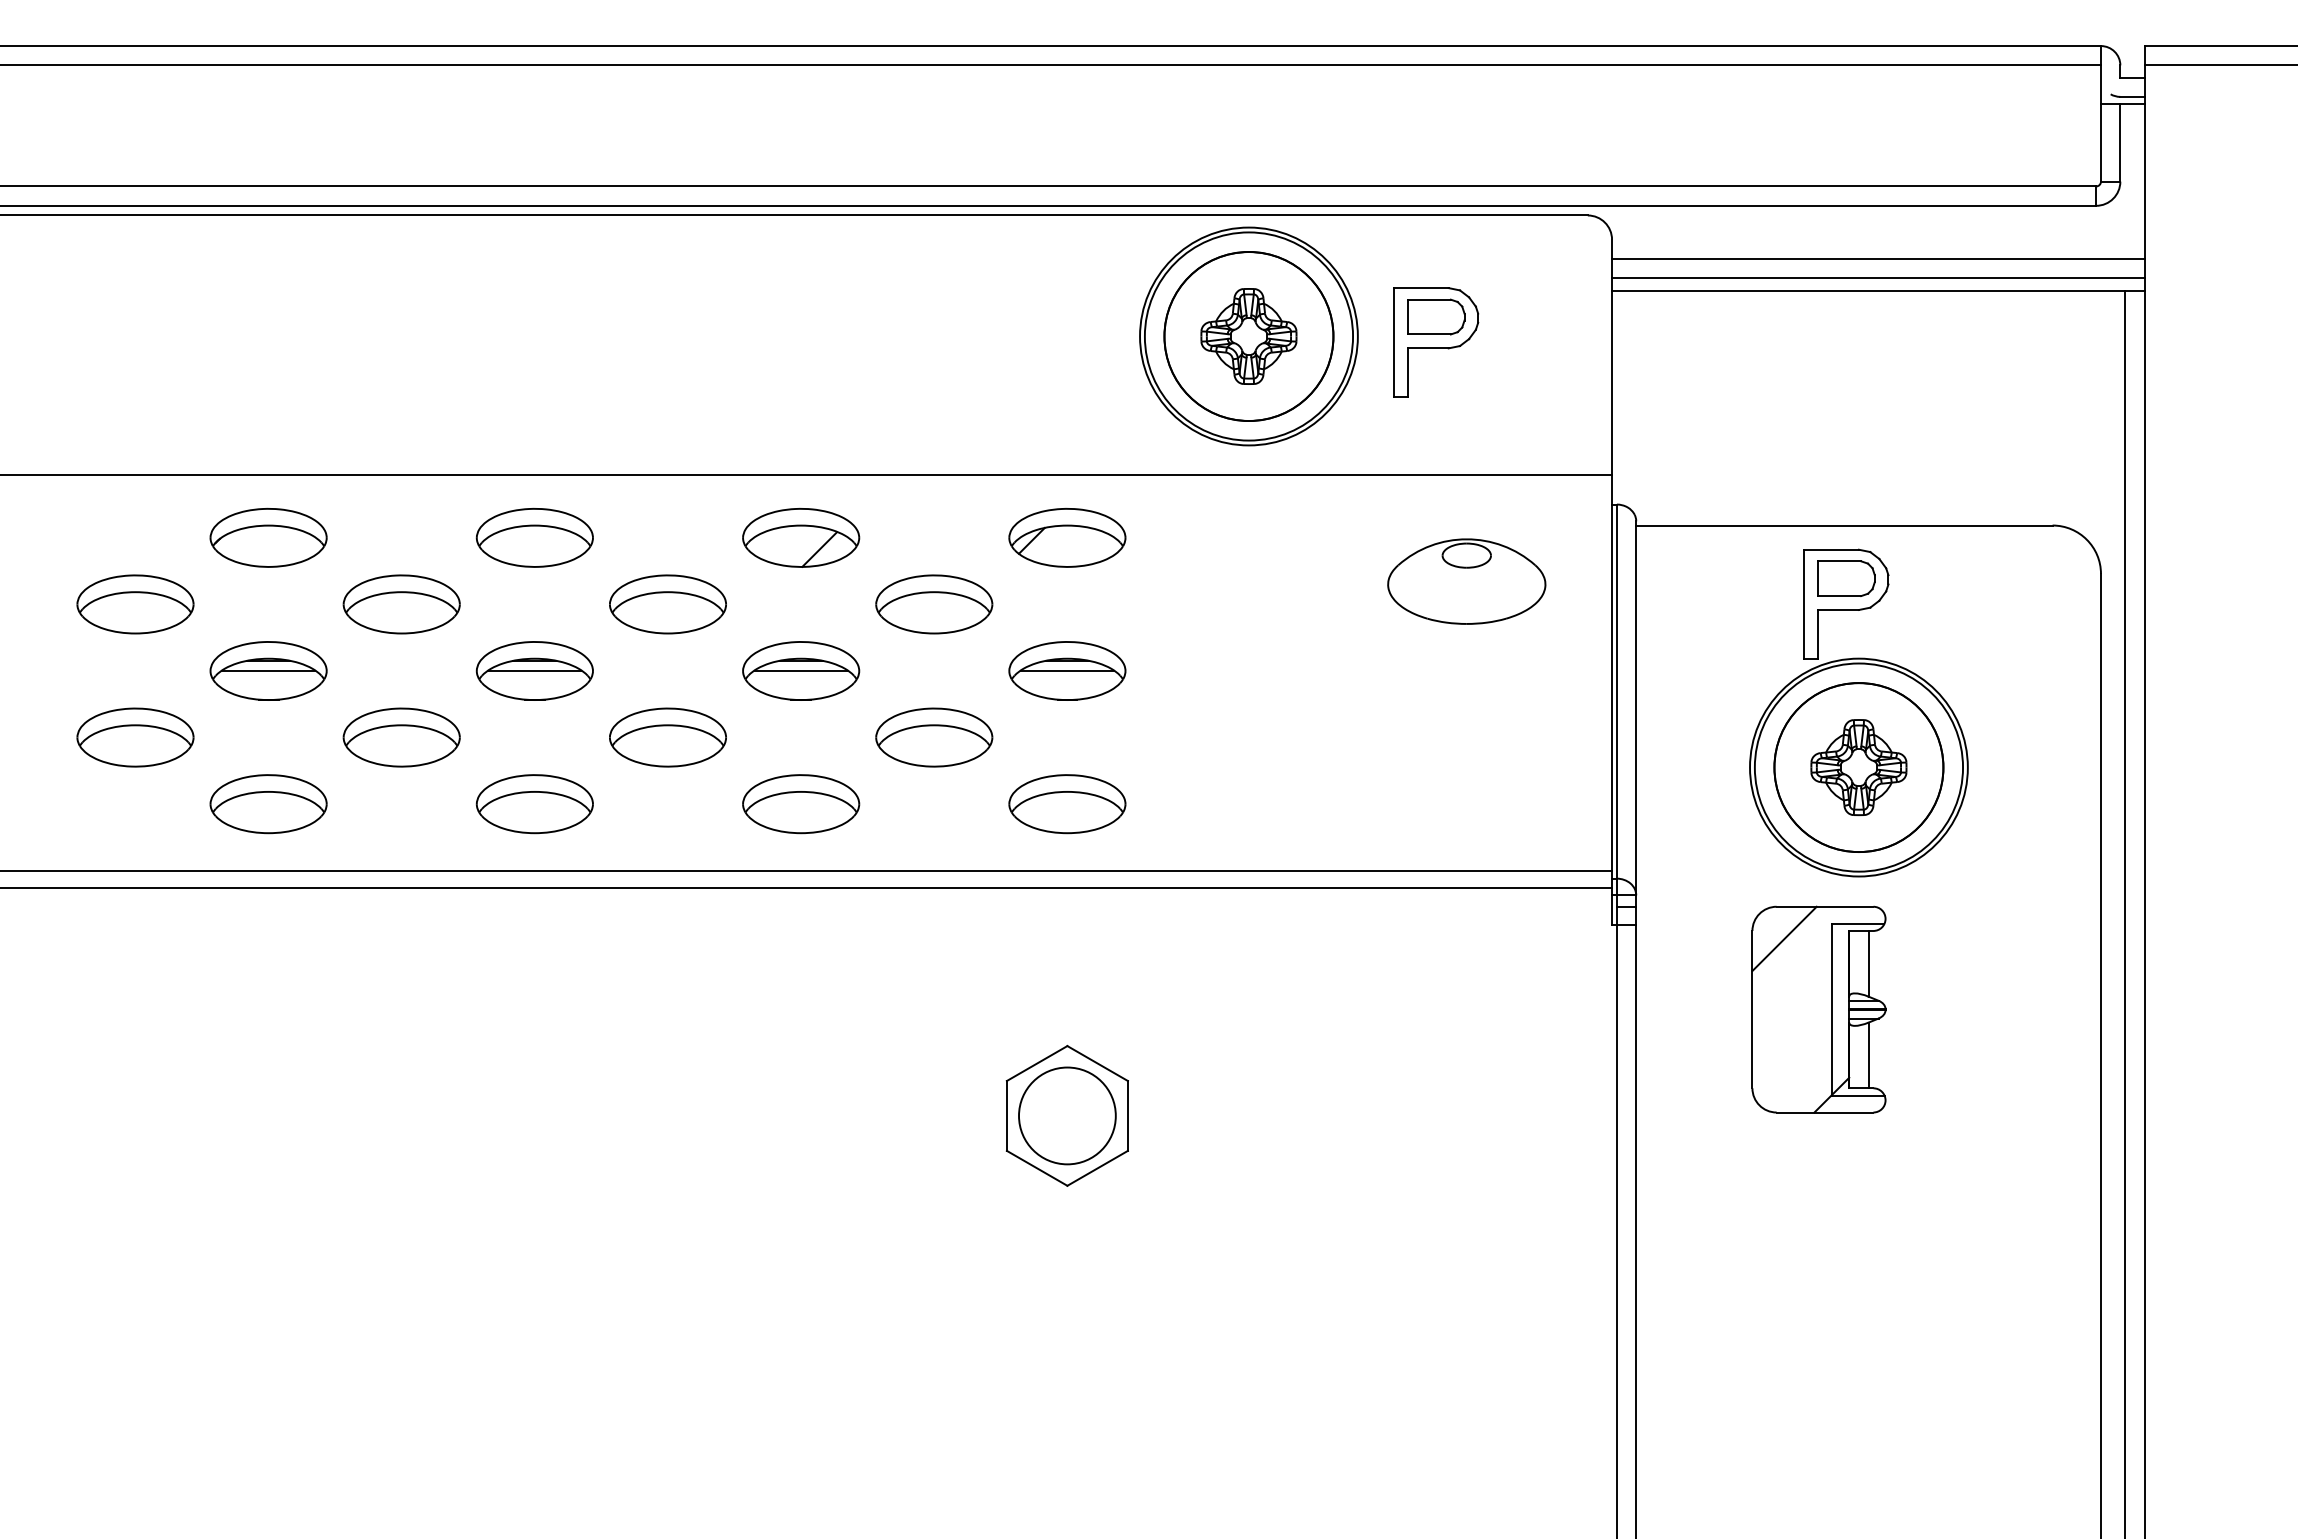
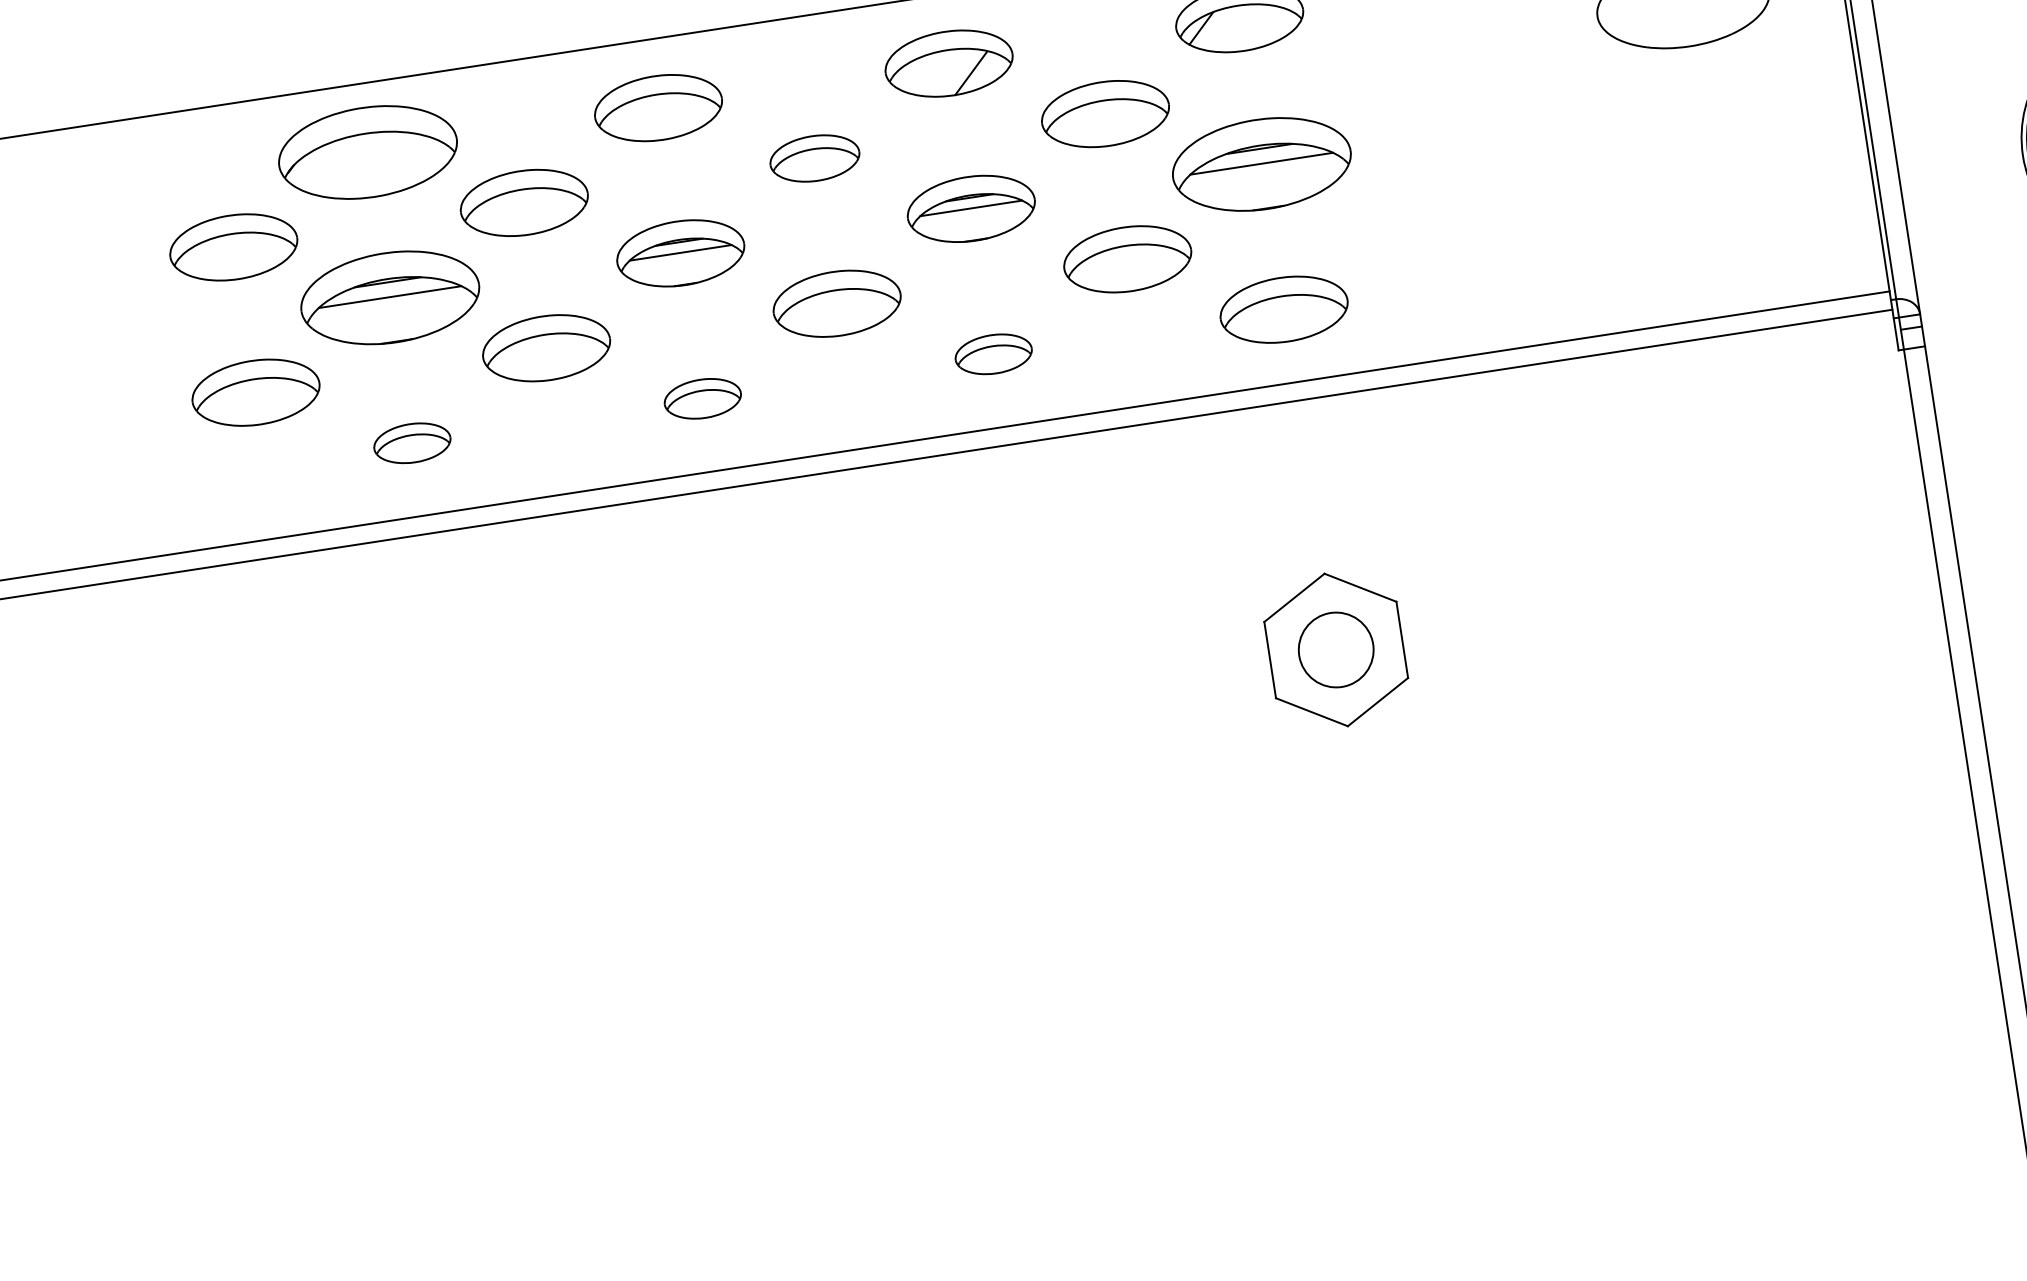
part: (268, 537) -> (367, 152), size x1.4
part: (667, 604) -> (814, 158), size x0.7
part: (268, 670) -> (389, 297), size x1.4
part: (1067, 670) -> (1261, 163), size x1.4
part: (268, 804) -> (412, 443), size x0.6
part: (534, 804) -> (702, 399), size x0.6
part: (801, 804) -> (994, 354), size x0.6
circle: (1067, 1115) -> (1336, 649), size x0.7

